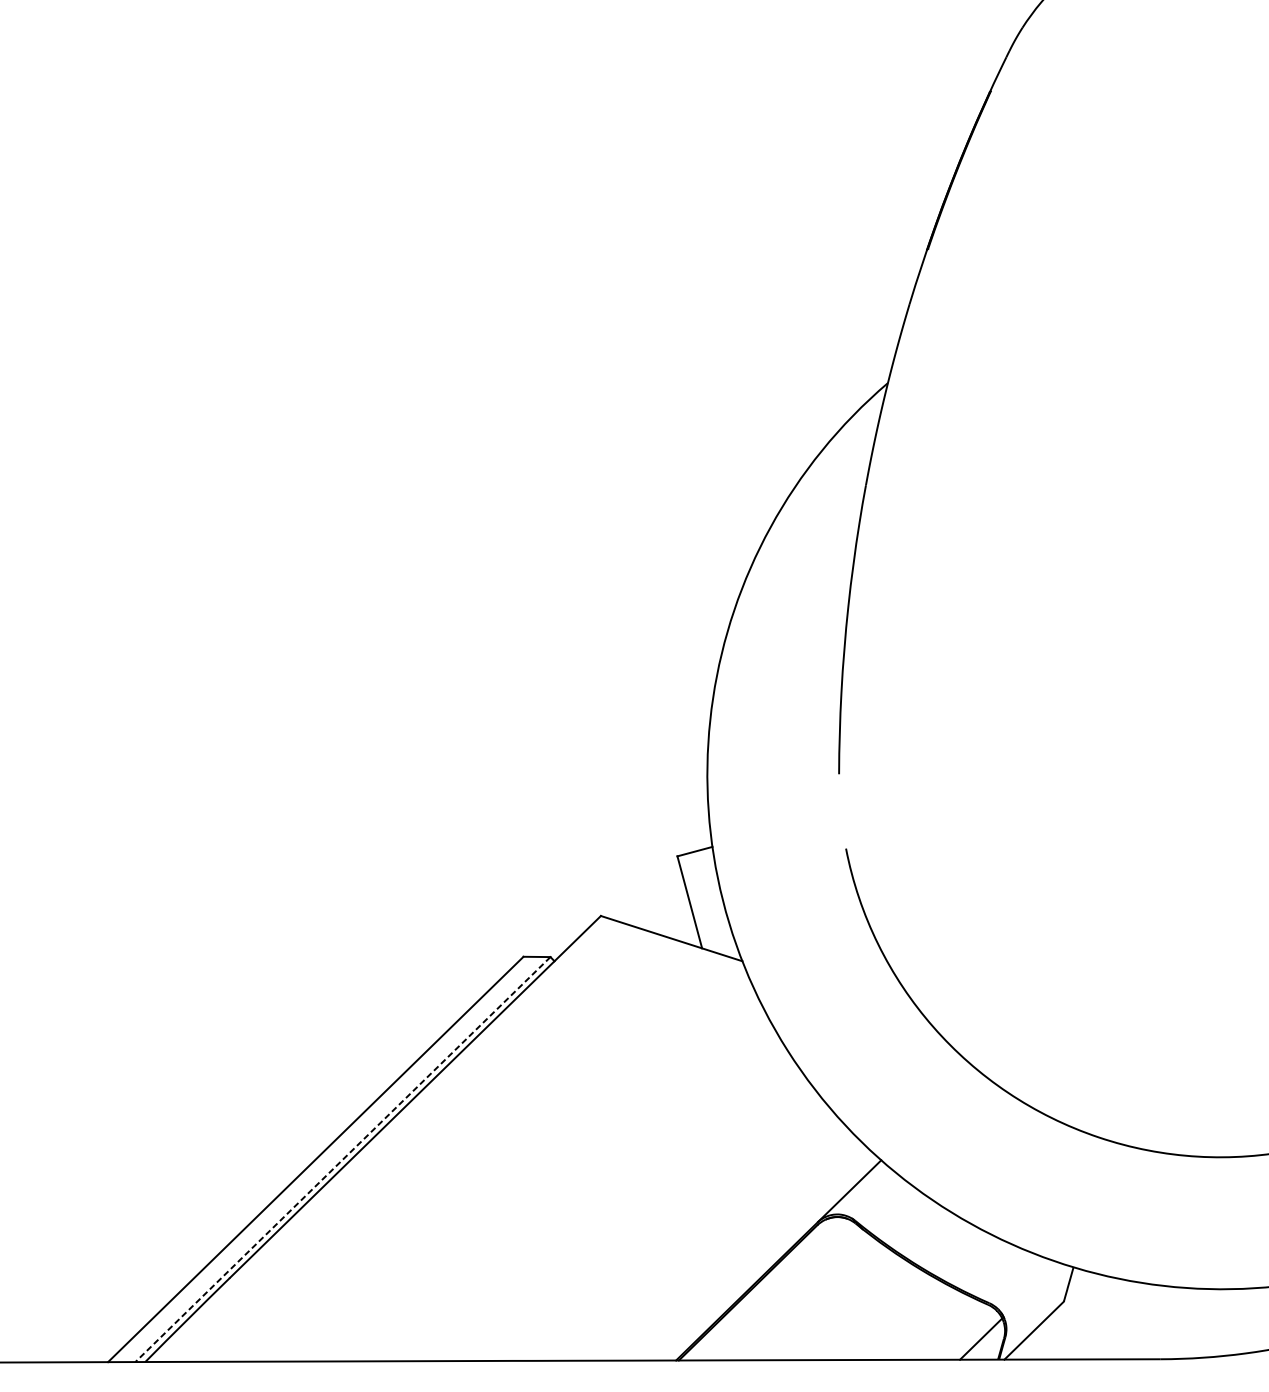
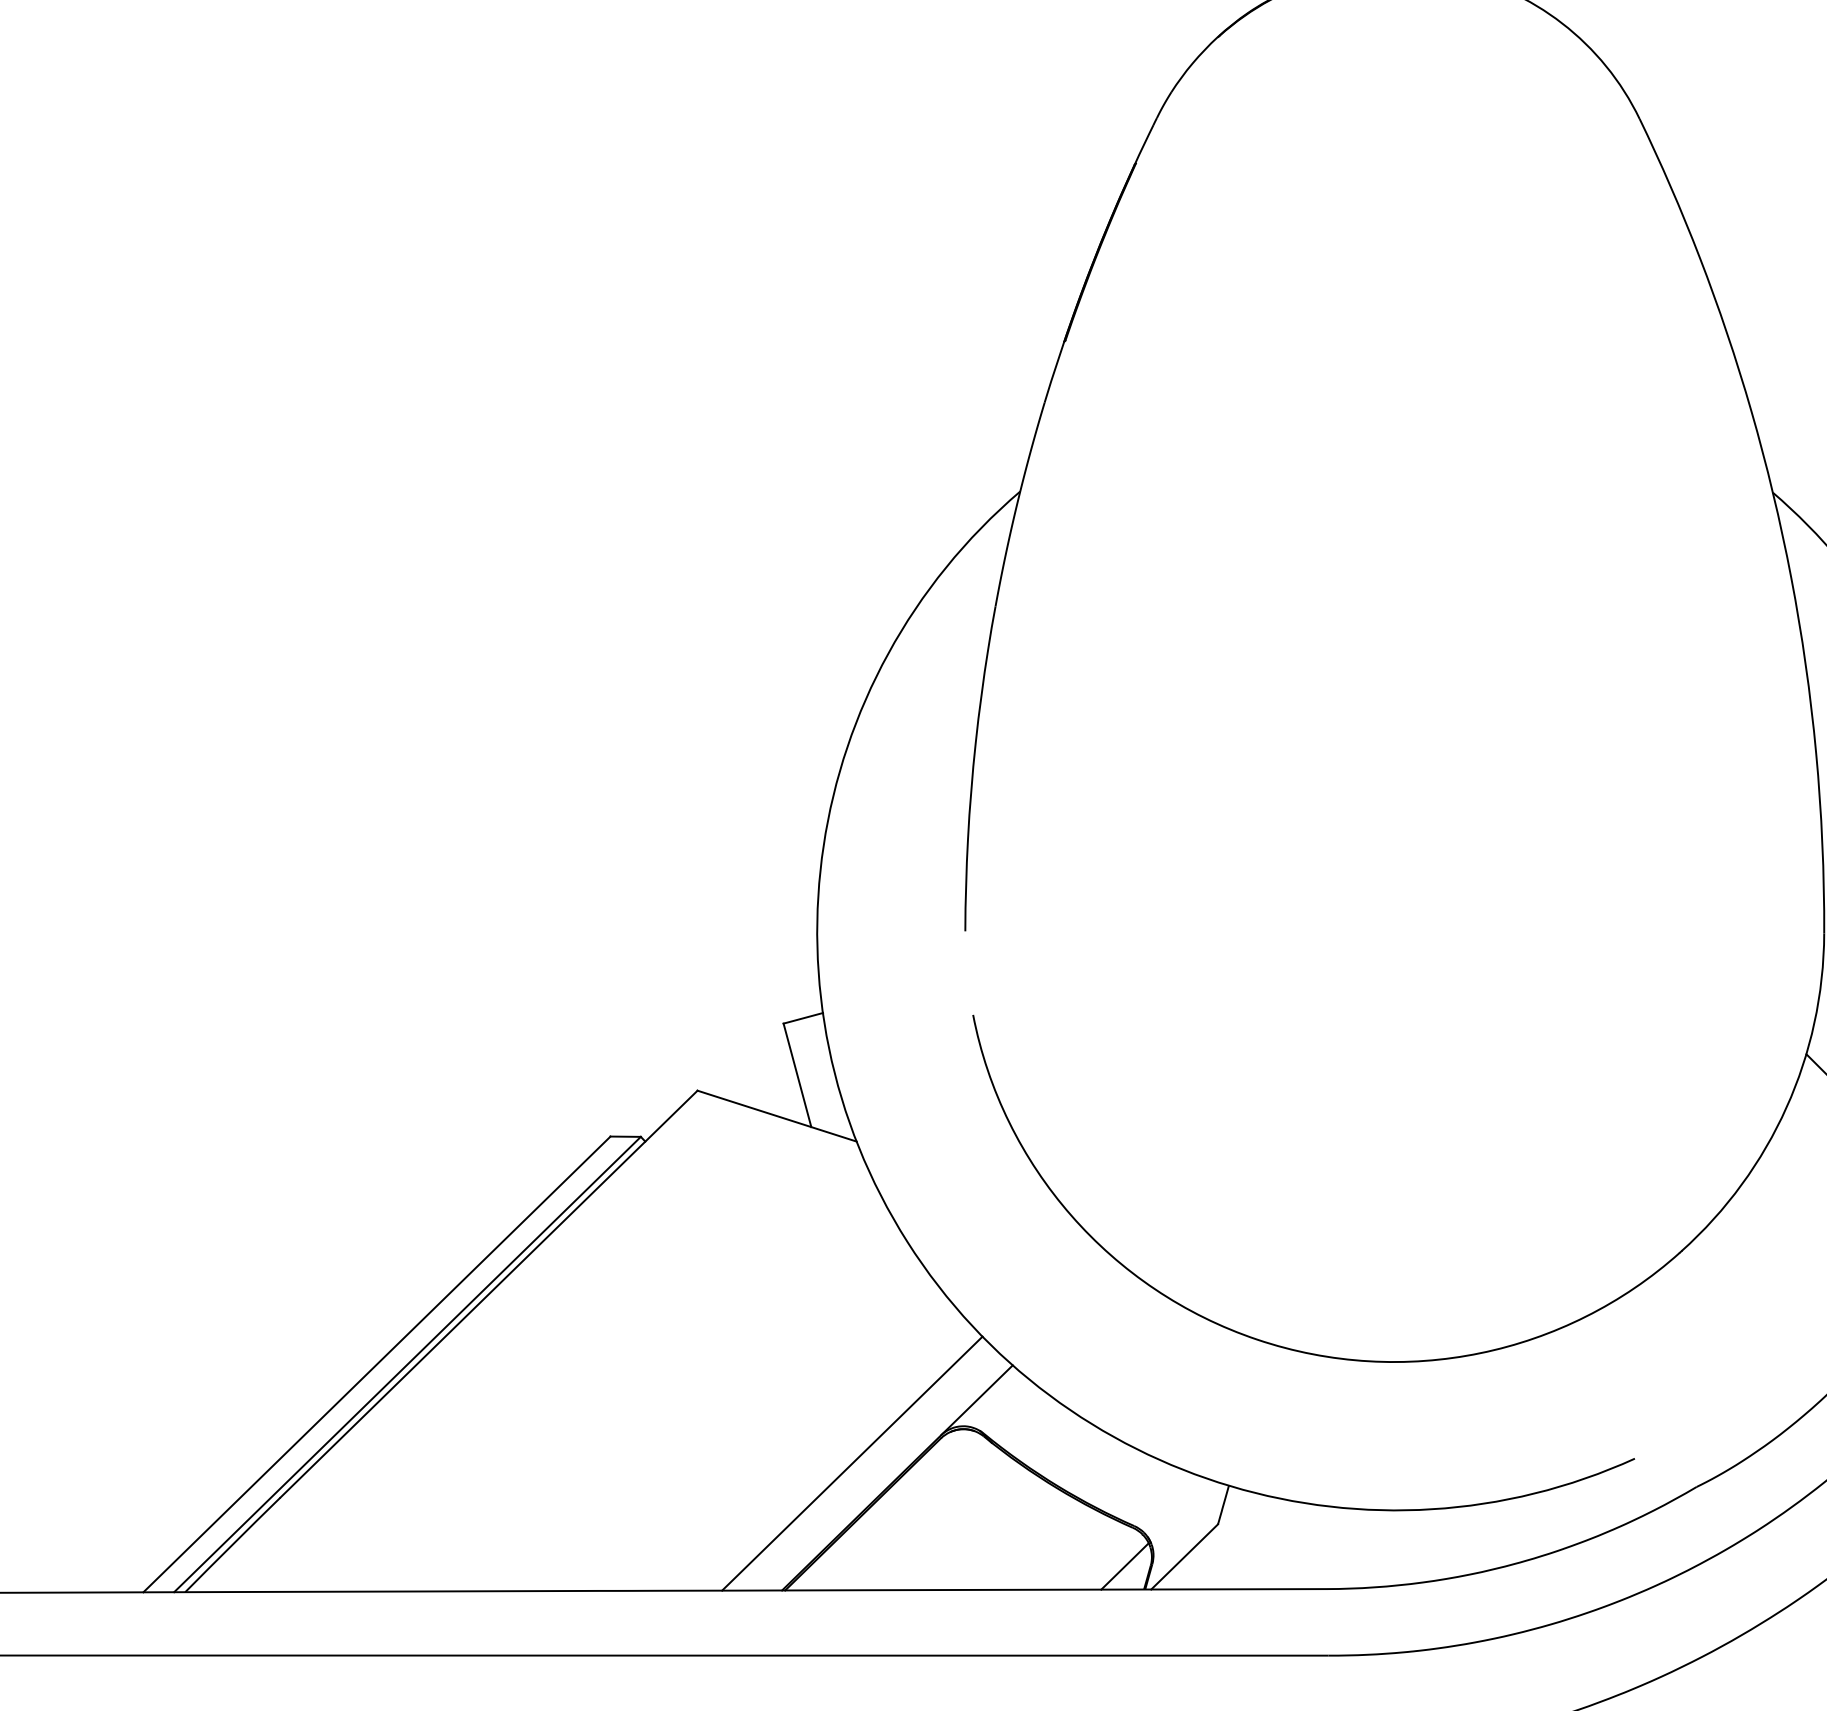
line: (342, 1159) -> (407, 1364), dashed -> solid
line: (738, 1247) -> (852, 1463), added

